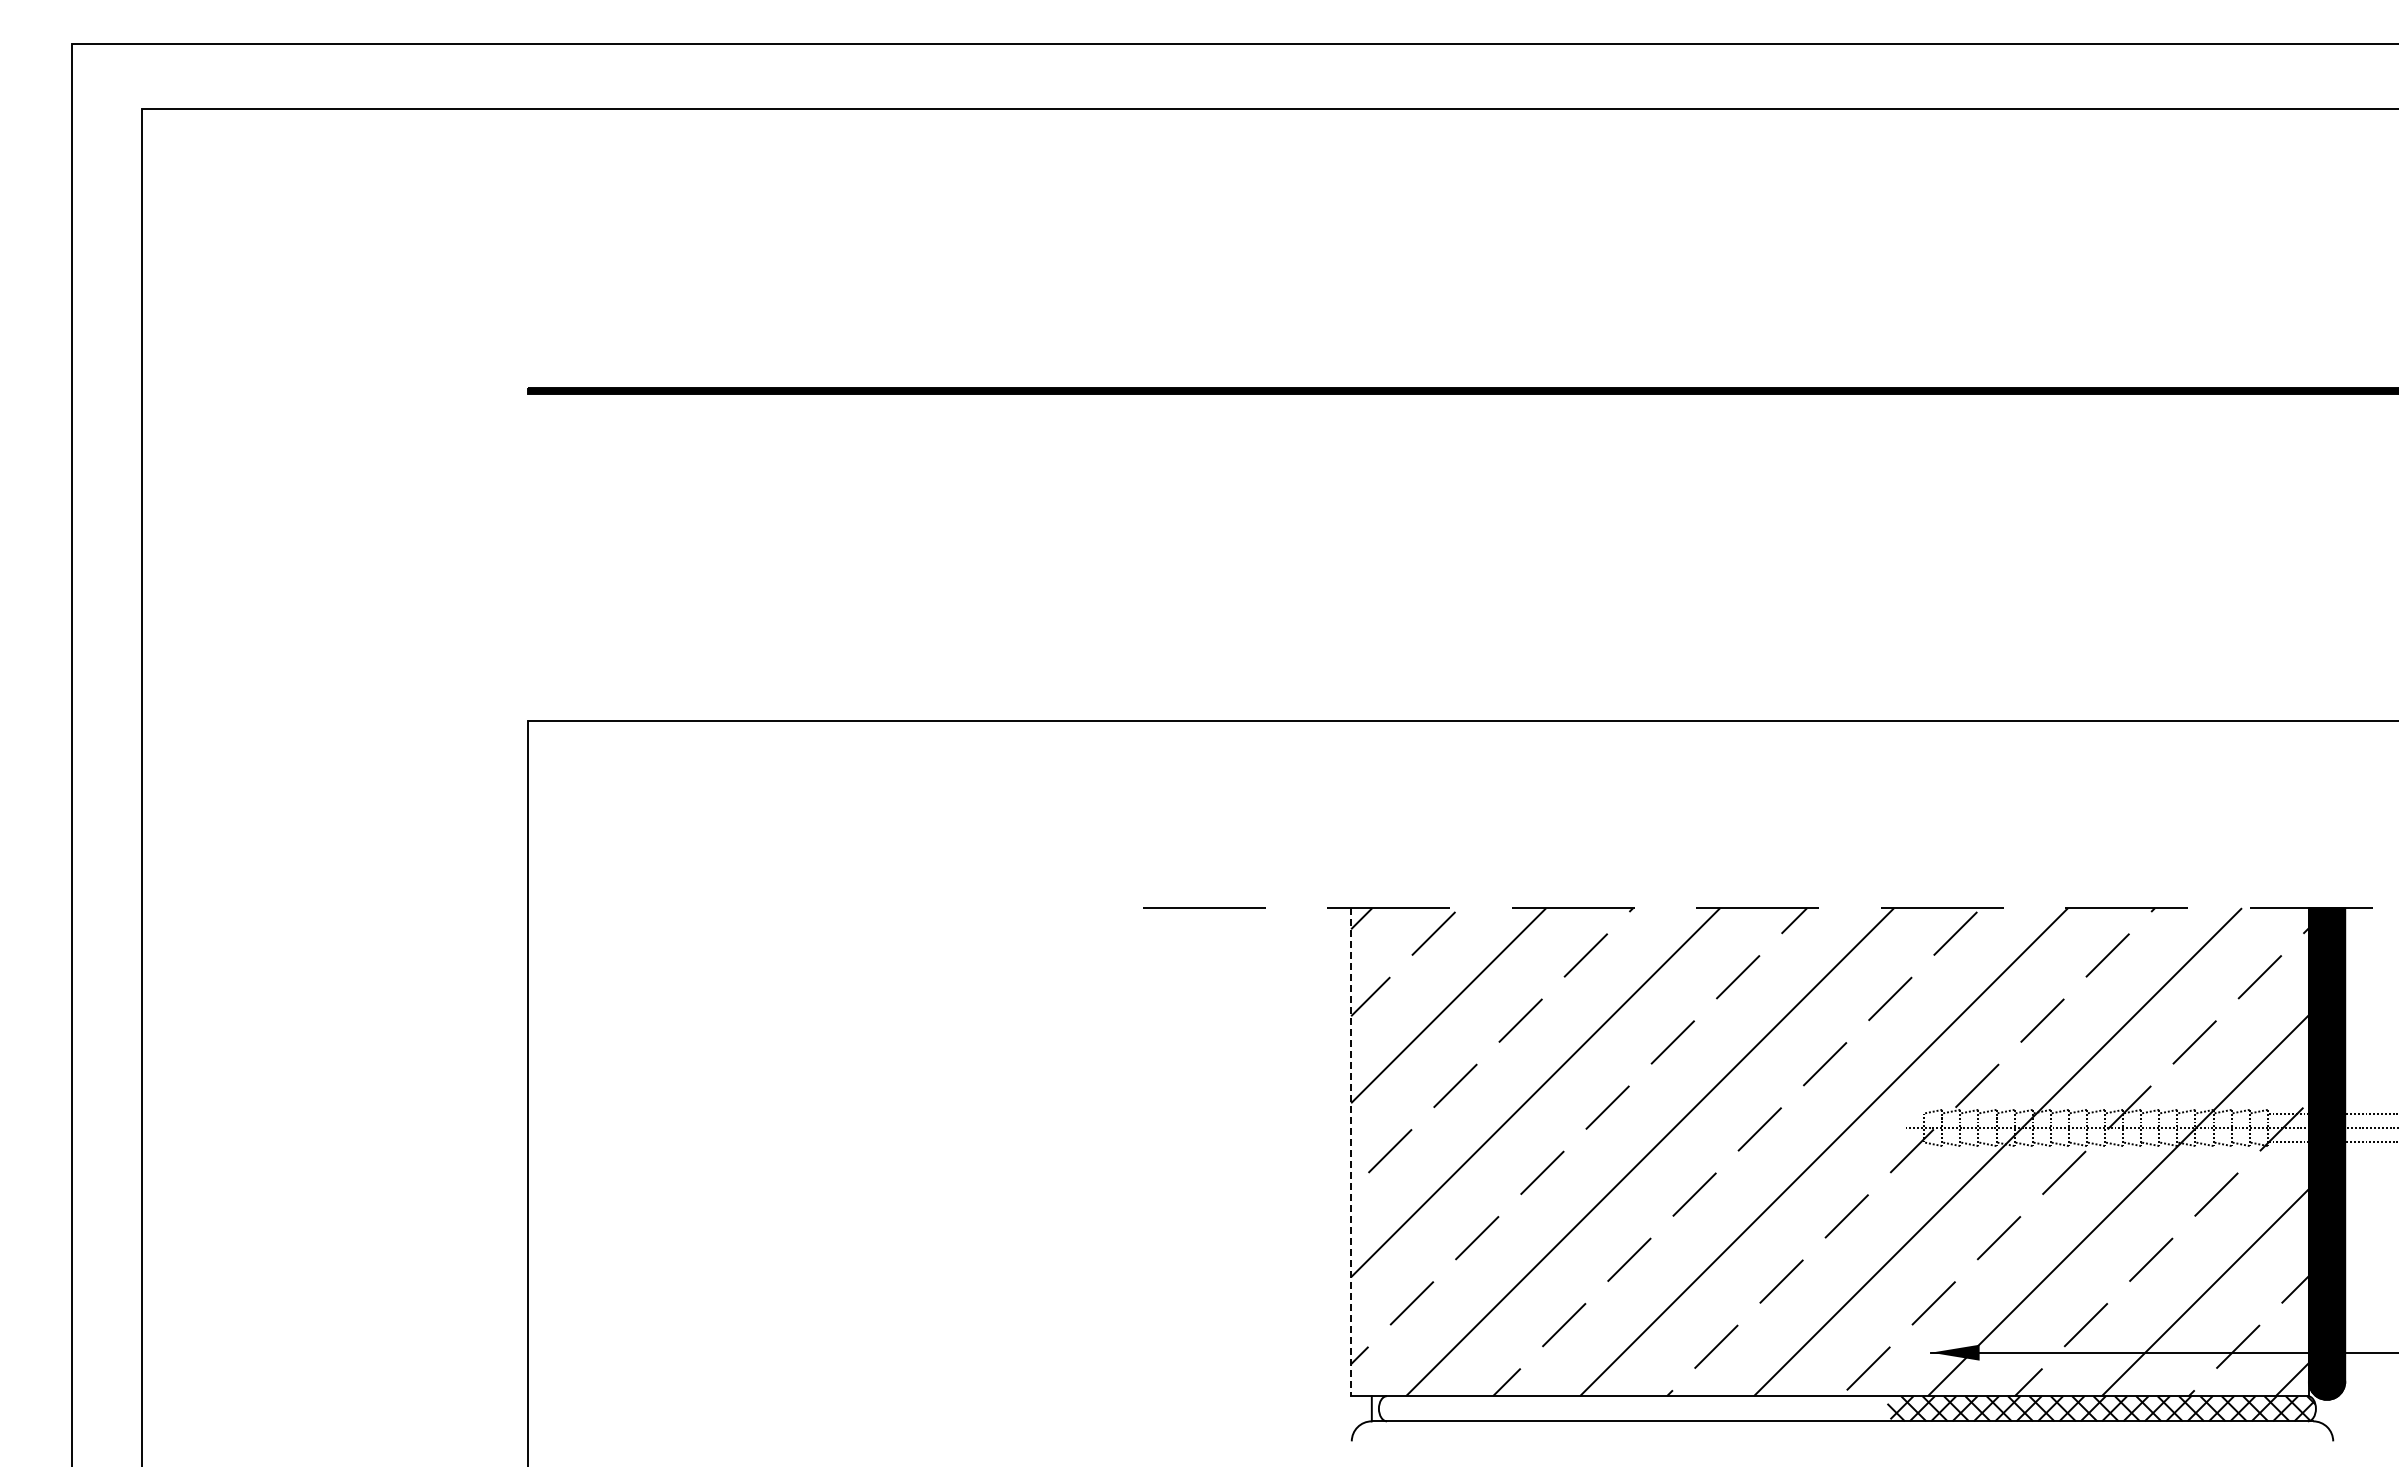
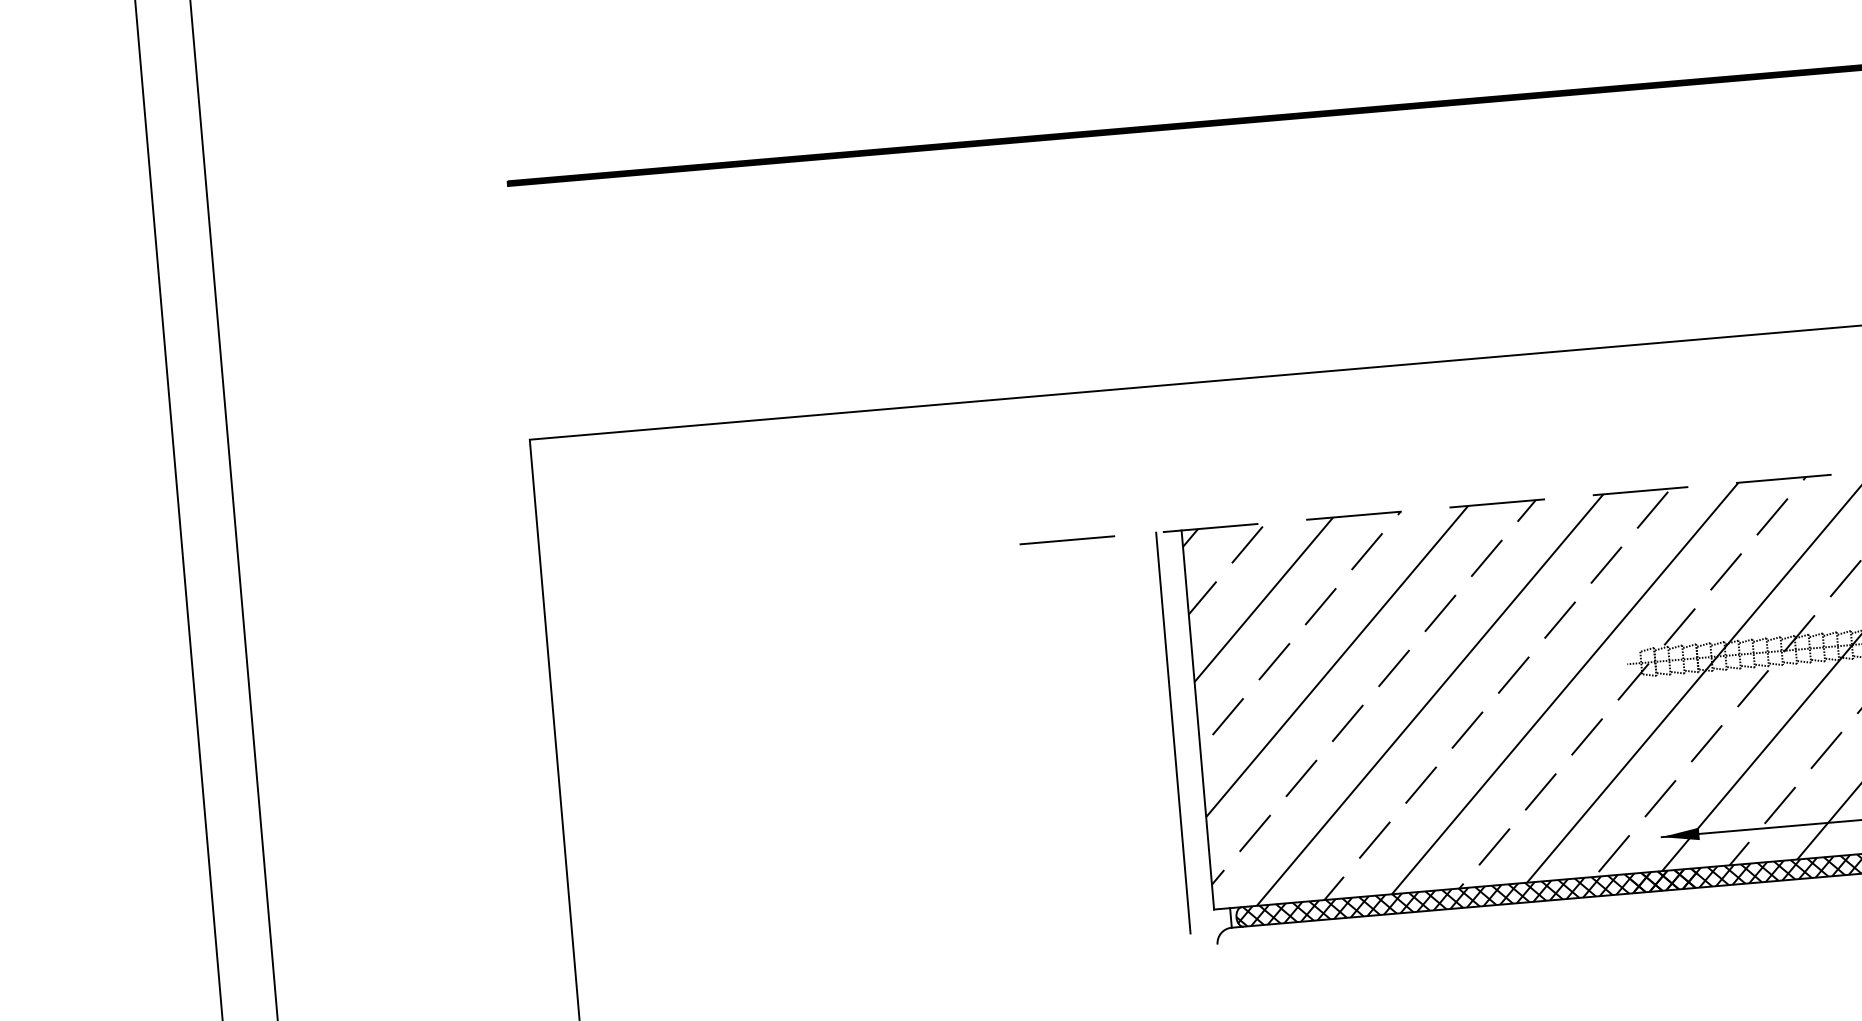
line: (1351, 1152) -> (1198, 720), dashed -> solid
line: (1317, 1165) -> (1172, 732), added
hatch: (1675, 1408) -> (1466, 897), added

